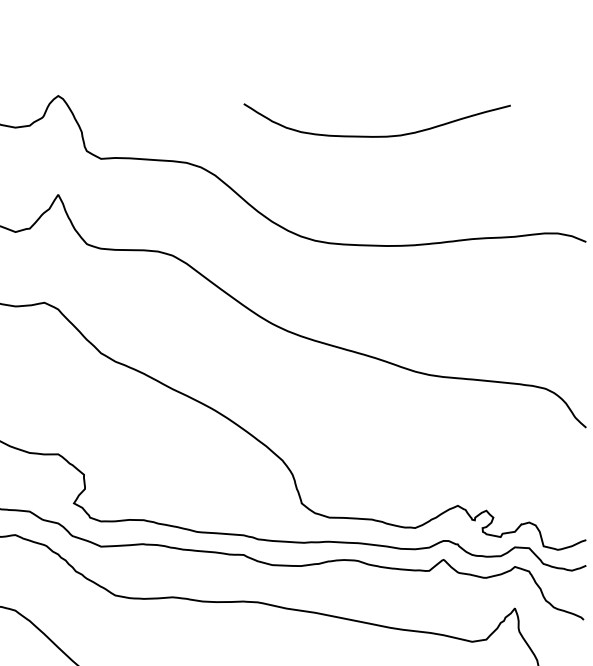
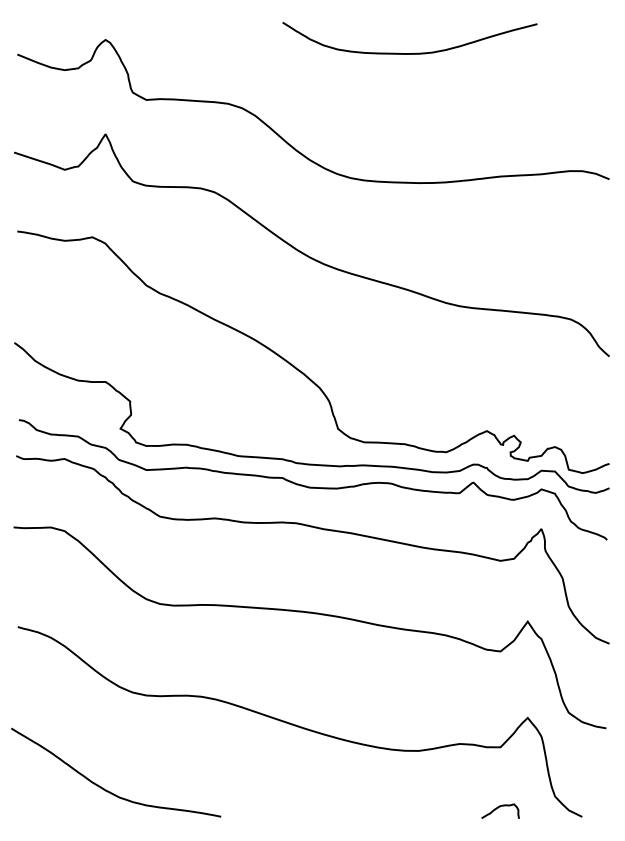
curve: (376, 136) -> (409, 53), moved

